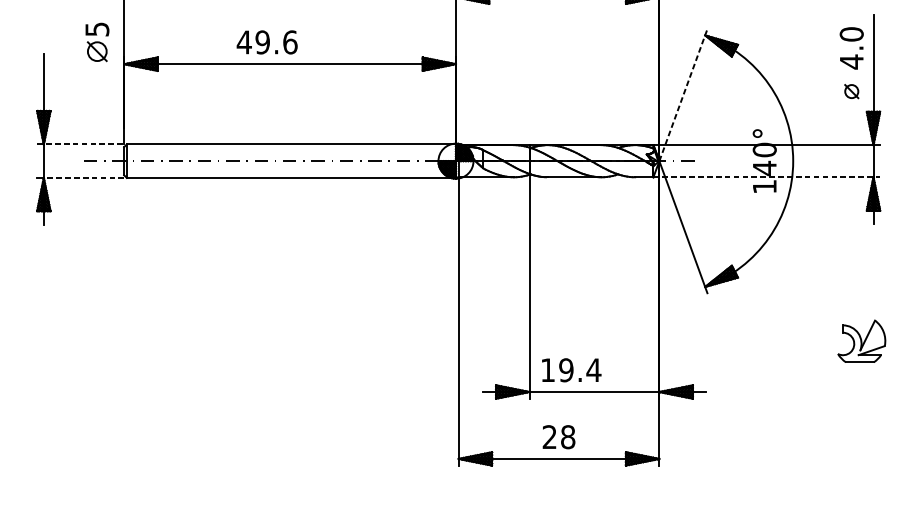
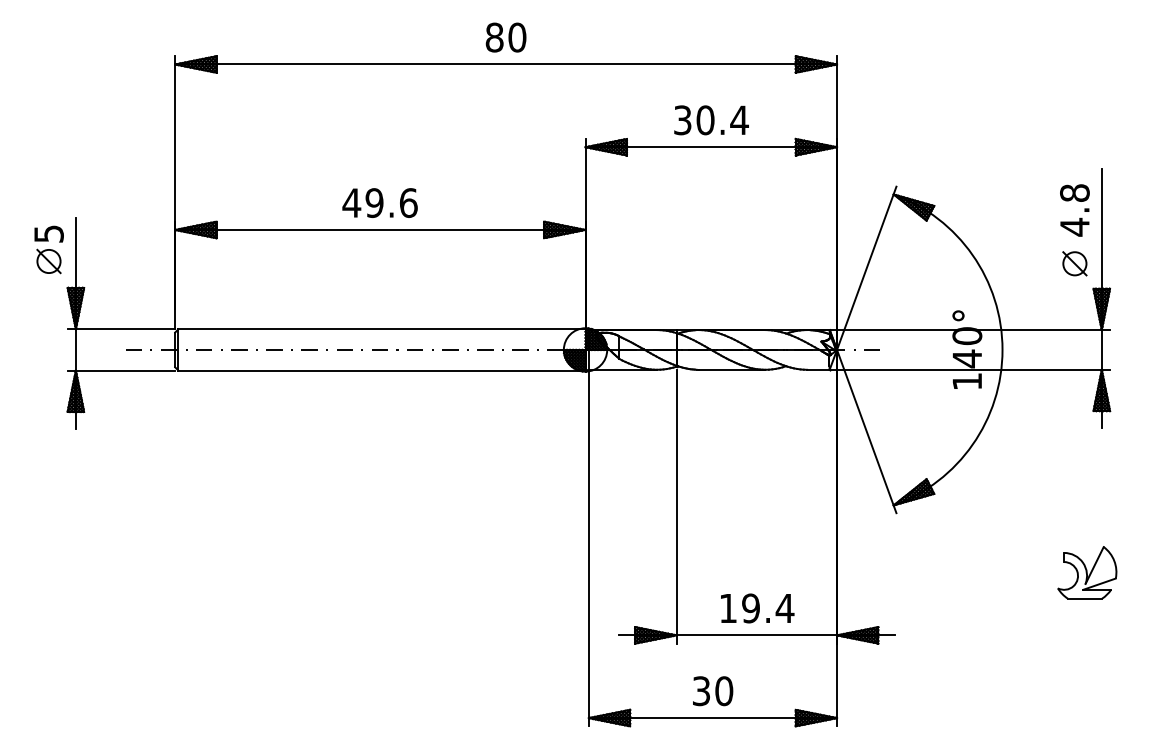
text: (851, 34) -> (1074, 193), 4.0 -> 4.8
part: (96, 41) -> (48, 249), moved
text: (266, 41) -> (379, 202), moved
part: (851, 91) -> (1074, 263), size x1.43
line: (683, 95) -> (866, 268), dashed -> solid
line: (80, 144) -> (121, 329), dashed -> solid
line: (83, 177) -> (125, 370), dashed -> solid
line: (767, 177) -> (970, 369), dashed -> solid
text: (571, 370) -> (757, 608), moved
text: (558, 437) -> (712, 691), 28 -> 30

